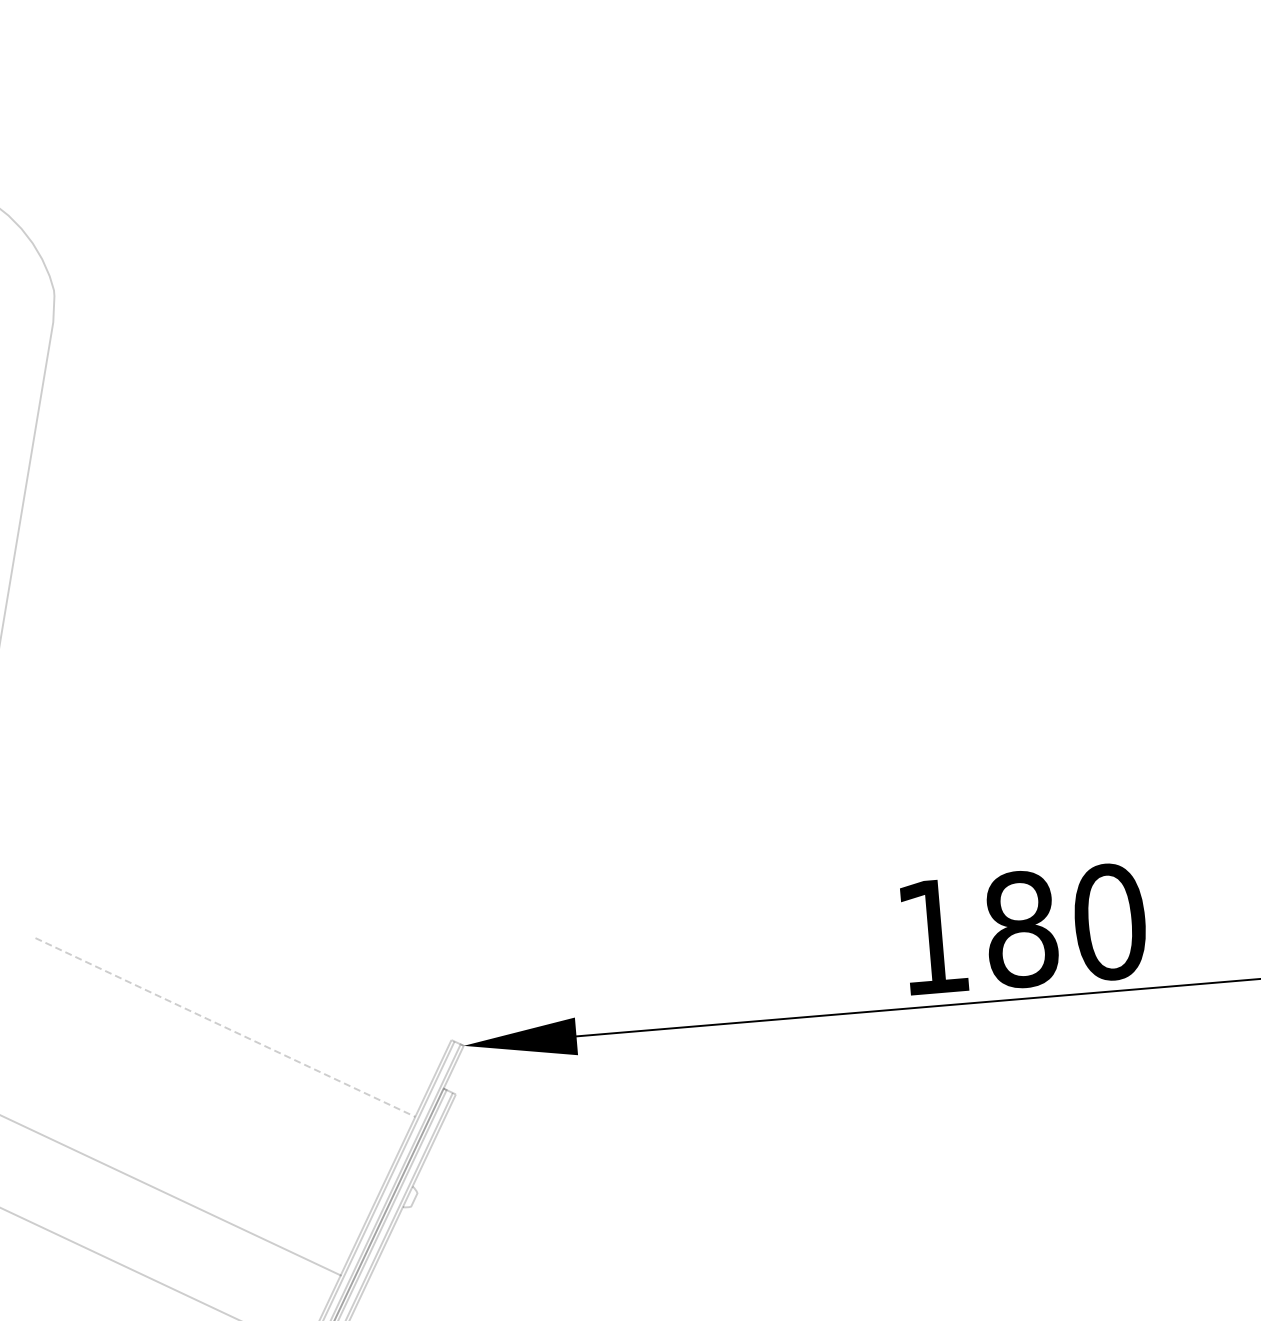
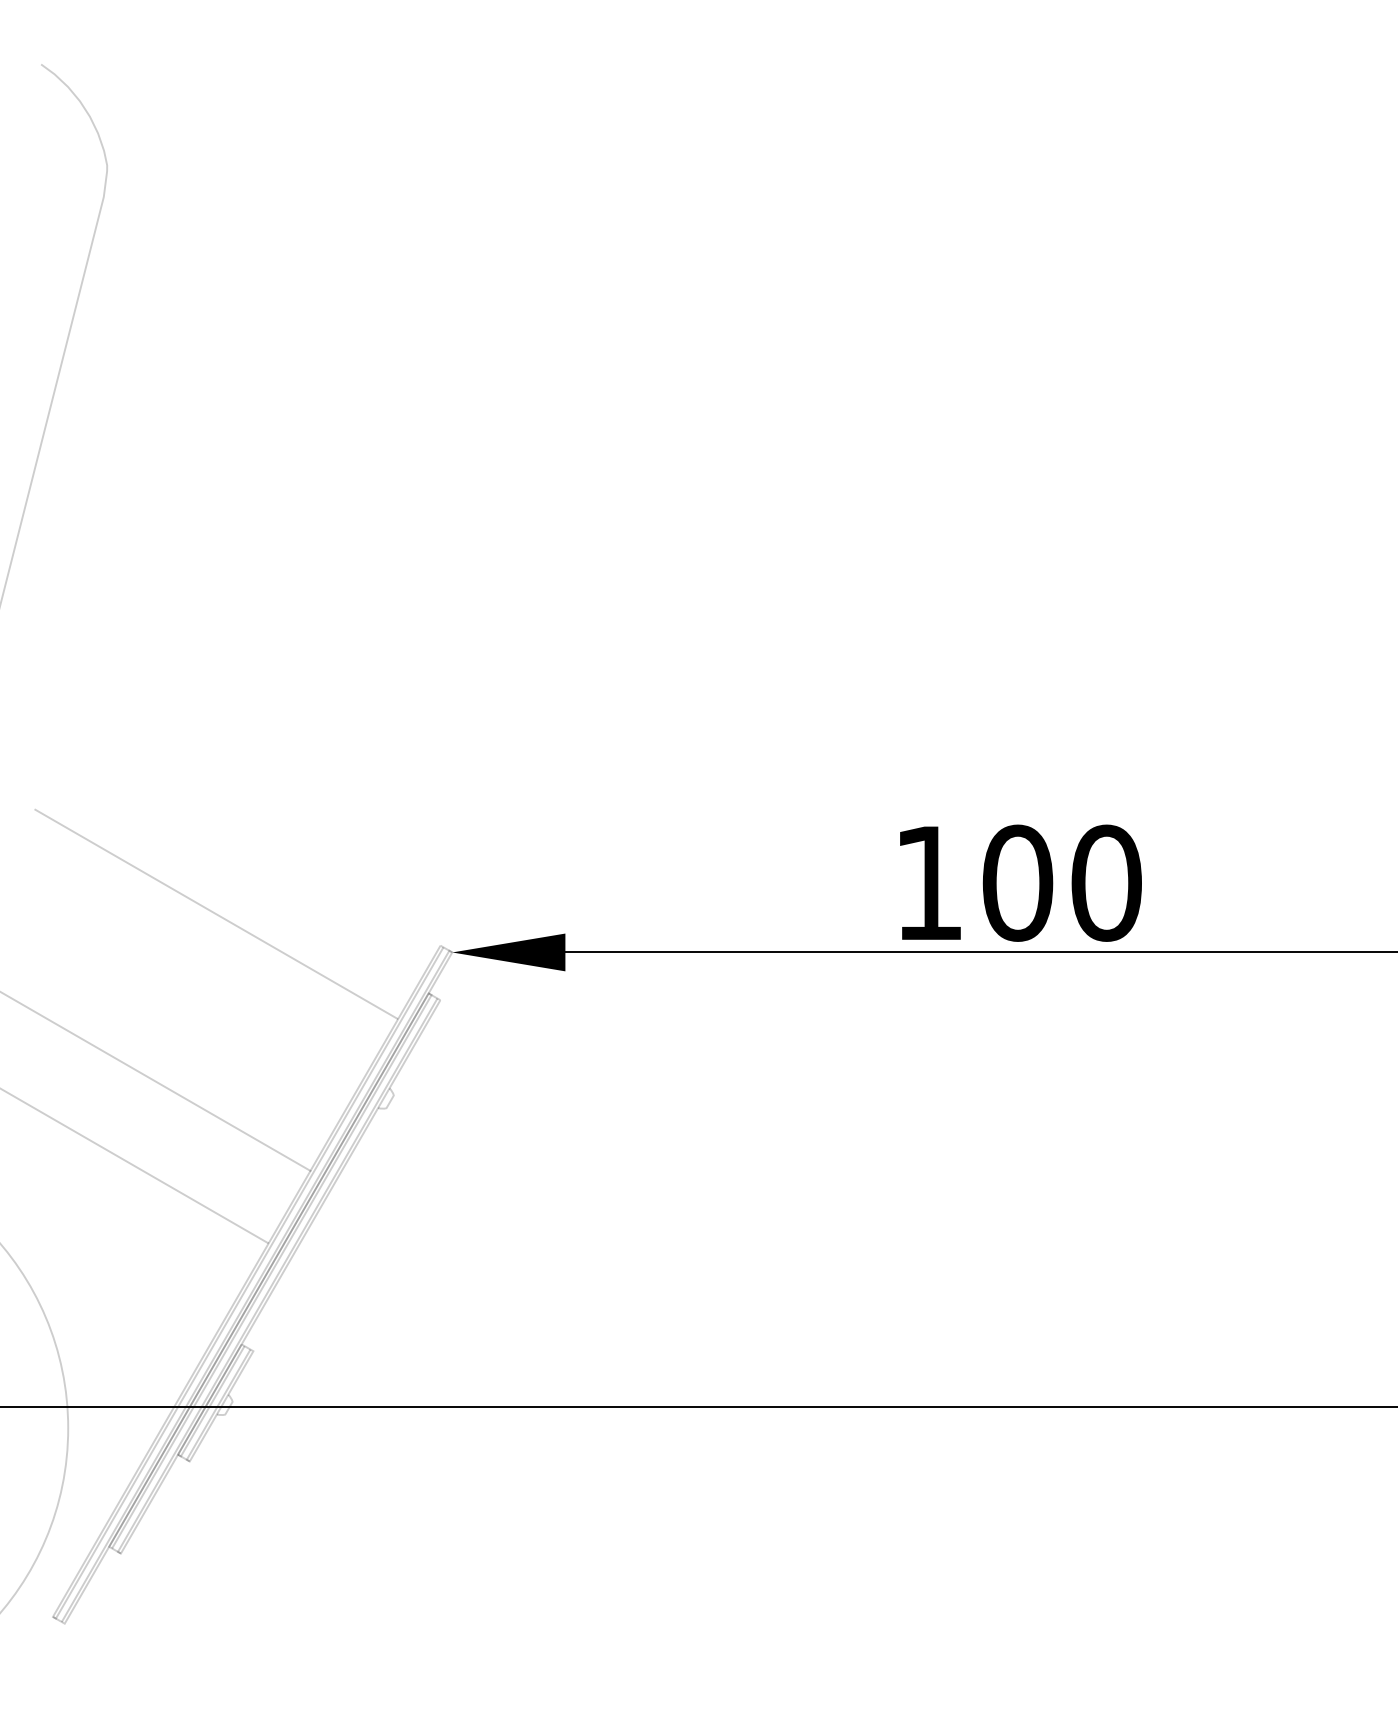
text: (1021, 929) -> (1017, 883), 180 -> 100
line: (225, 1027) -> (216, 914), dashed -> solid

